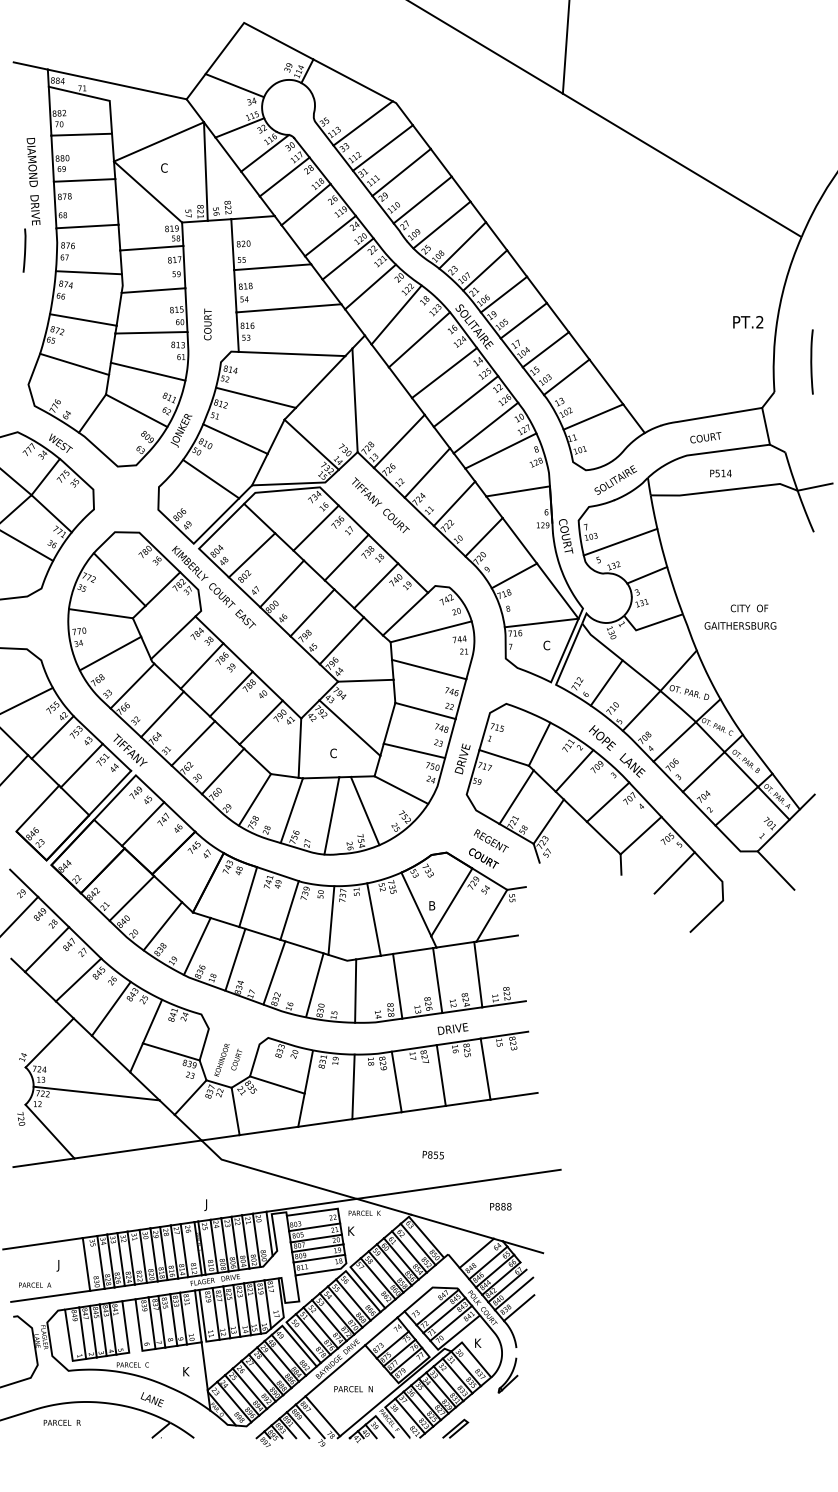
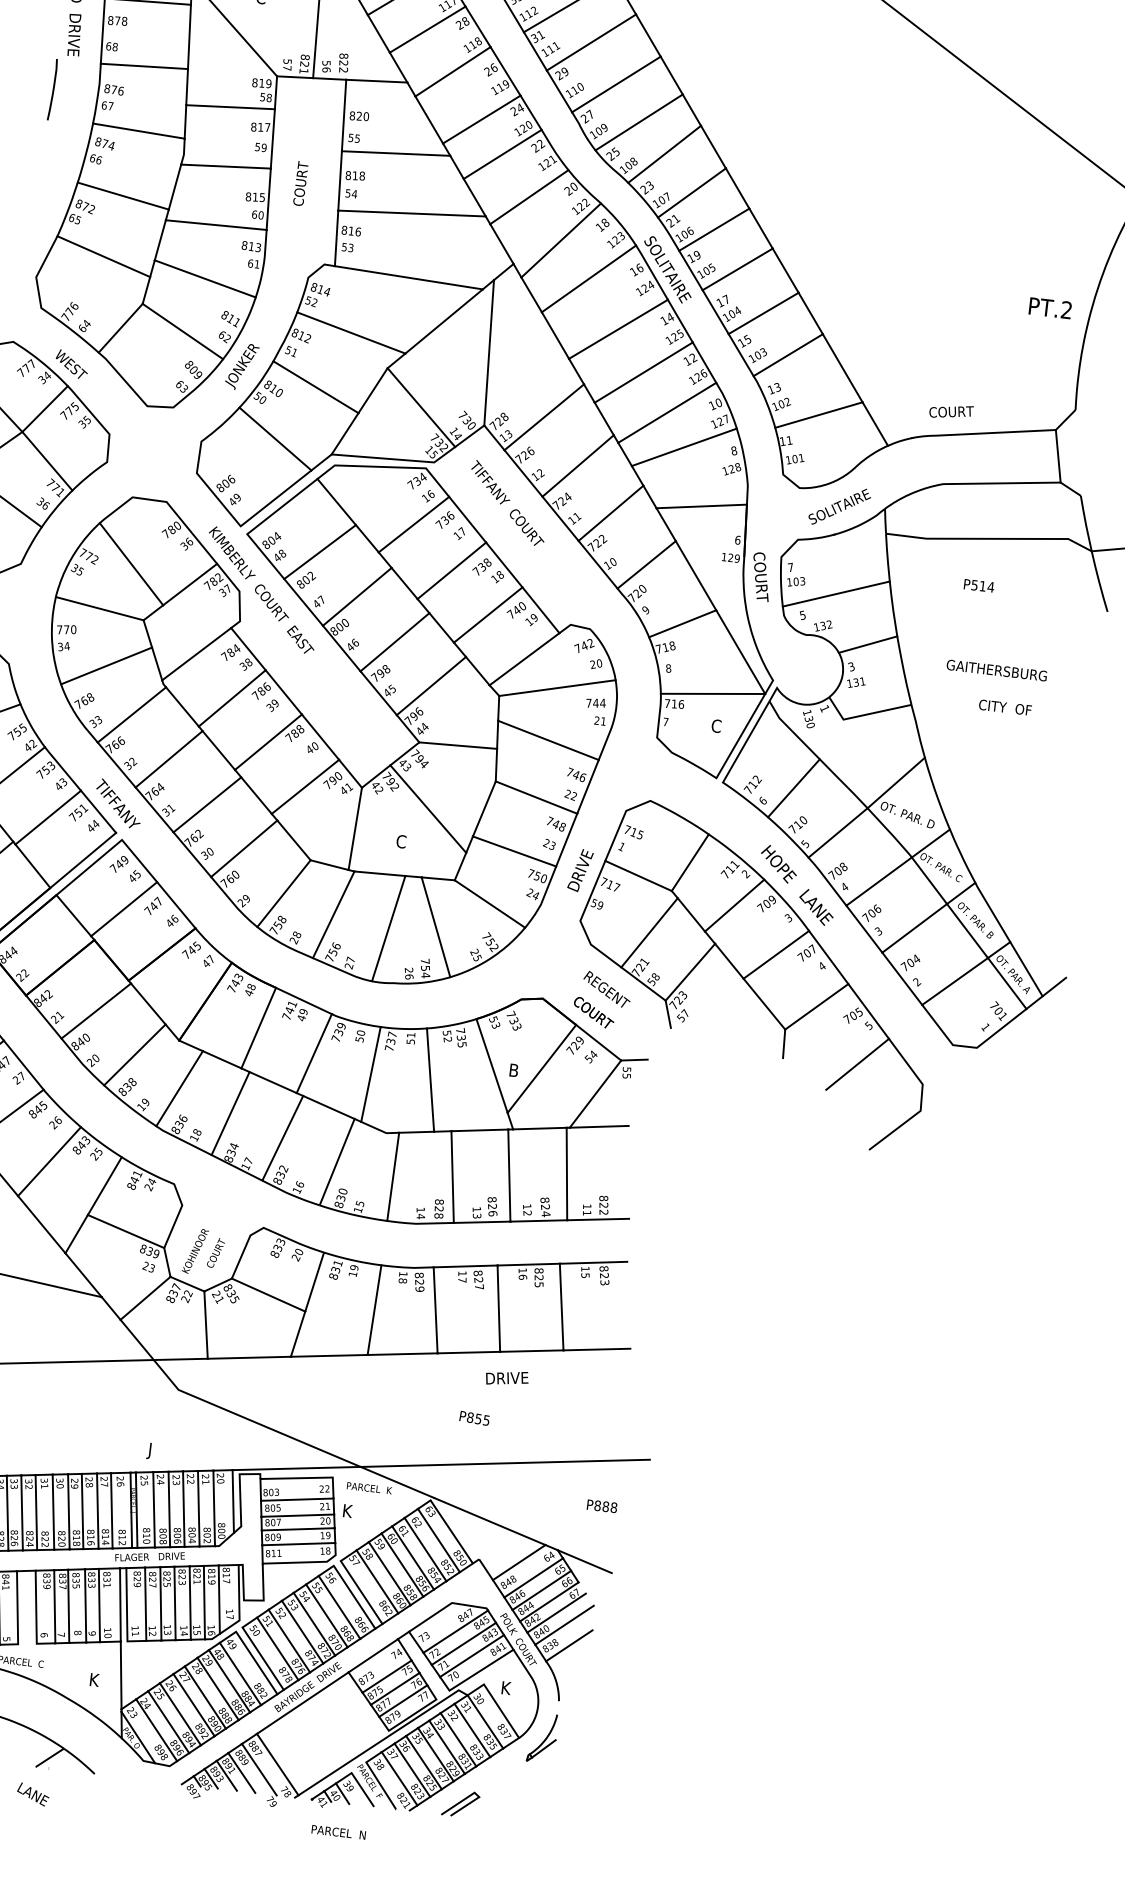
text: (207, 324) -> (300, 183), moved
text: (705, 437) -> (950, 411), moved
text: (720, 473) -> (978, 585), moved
text: (740, 625) -> (996, 669), moved
line: (775, 870) -> (998, 1077), removed
text: (452, 1029) -> (506, 1378), moved
text: (500, 1206) -> (601, 1505), moved
text: (353, 1389) -> (338, 1832), moved
text: (151, 1399) -> (32, 1794), moved

